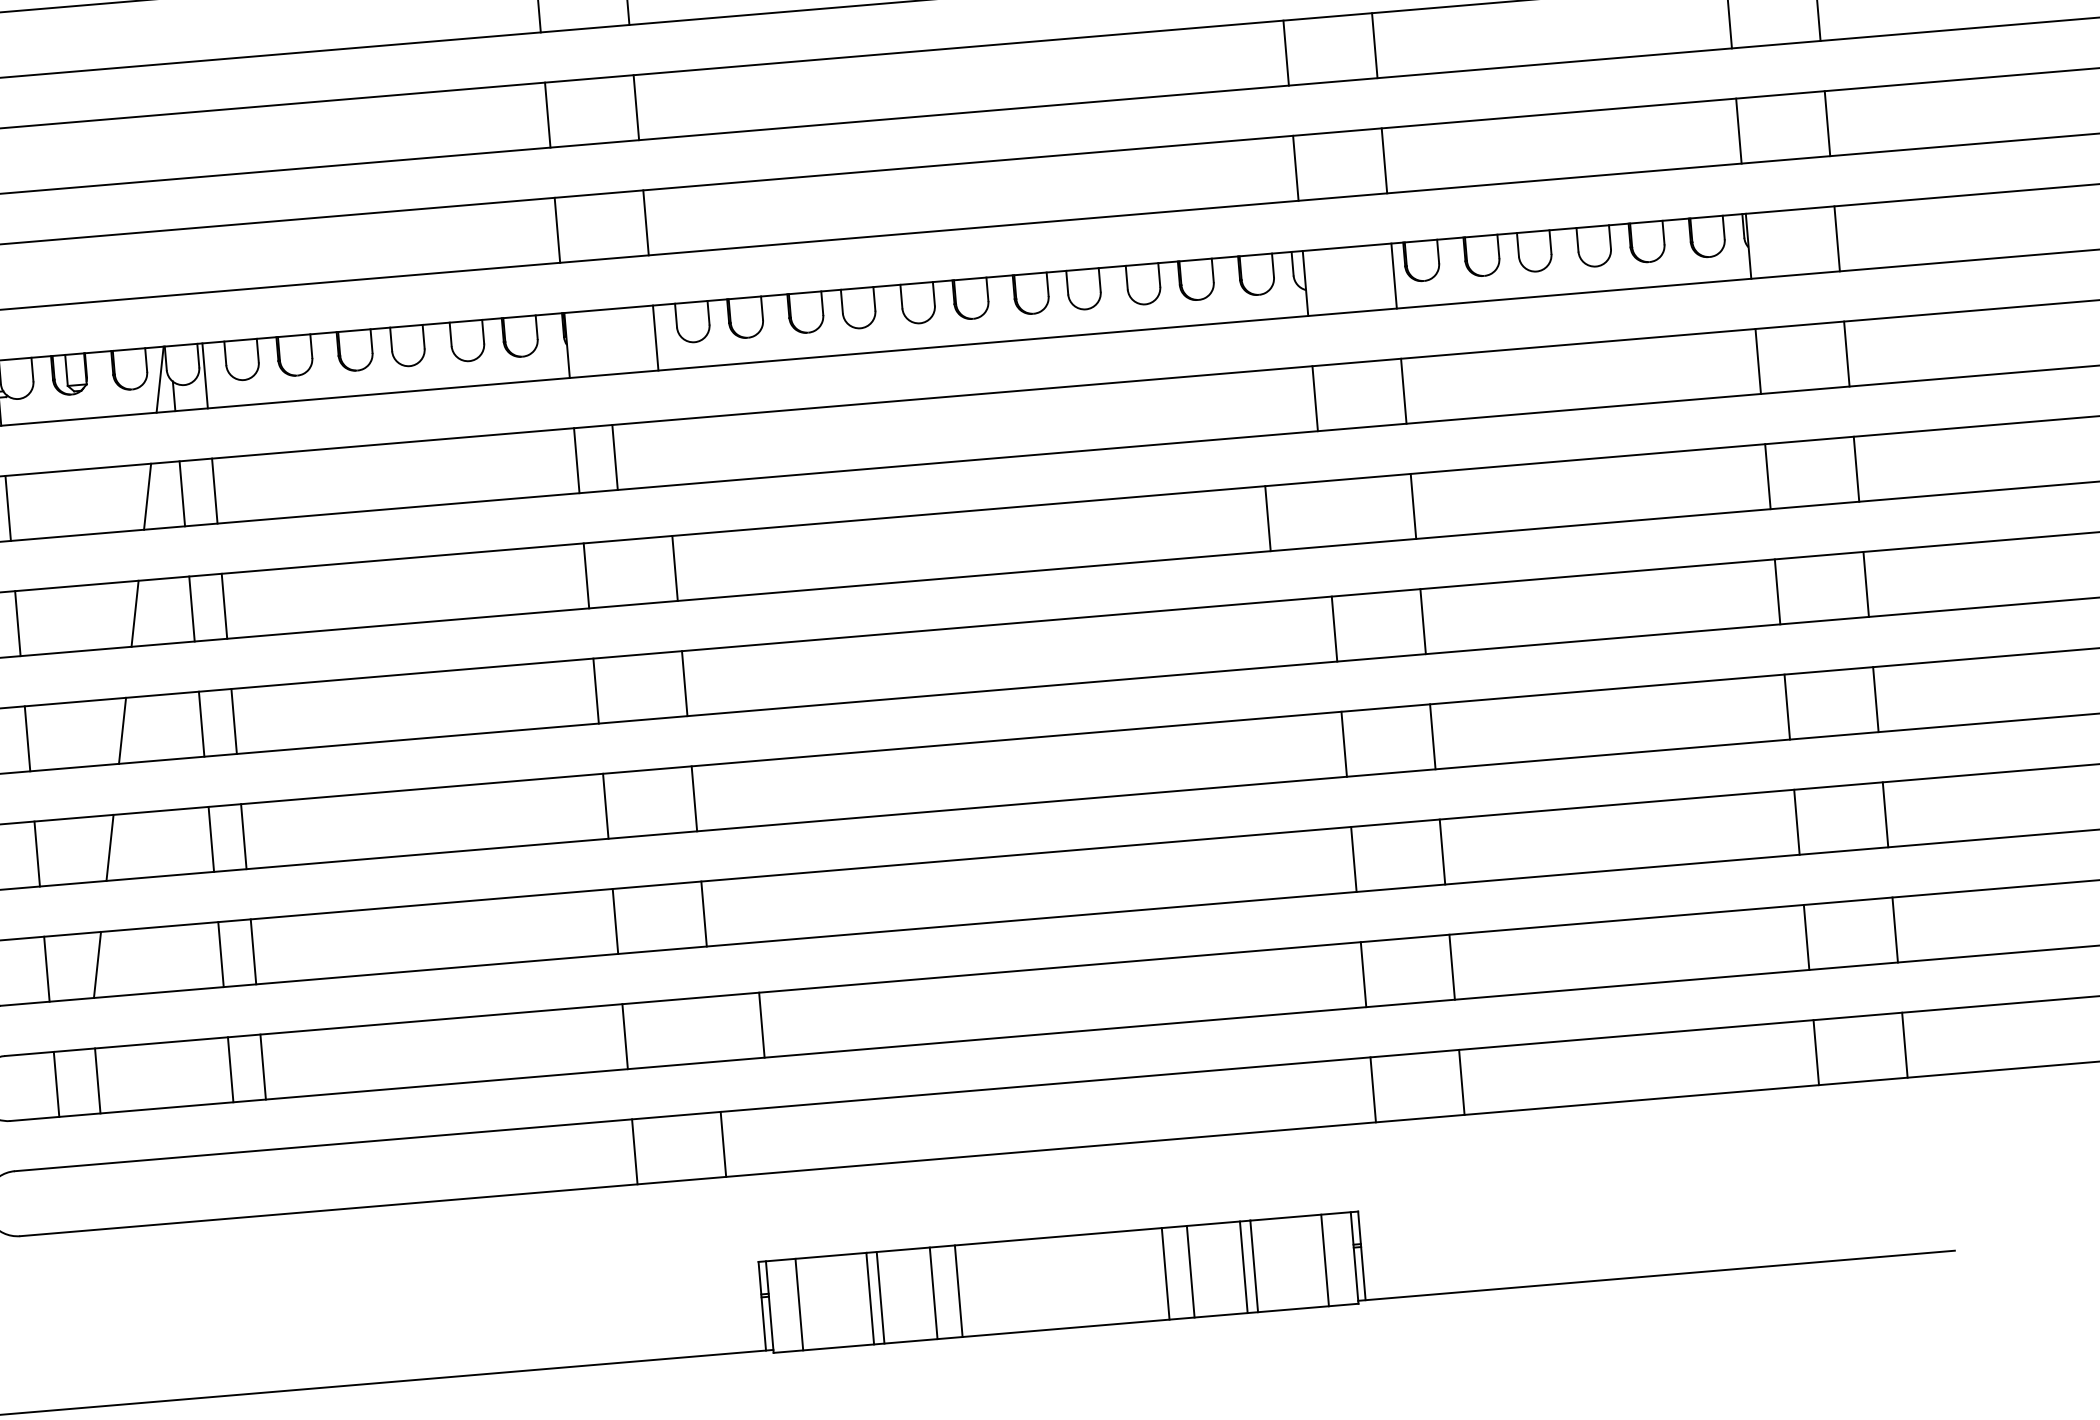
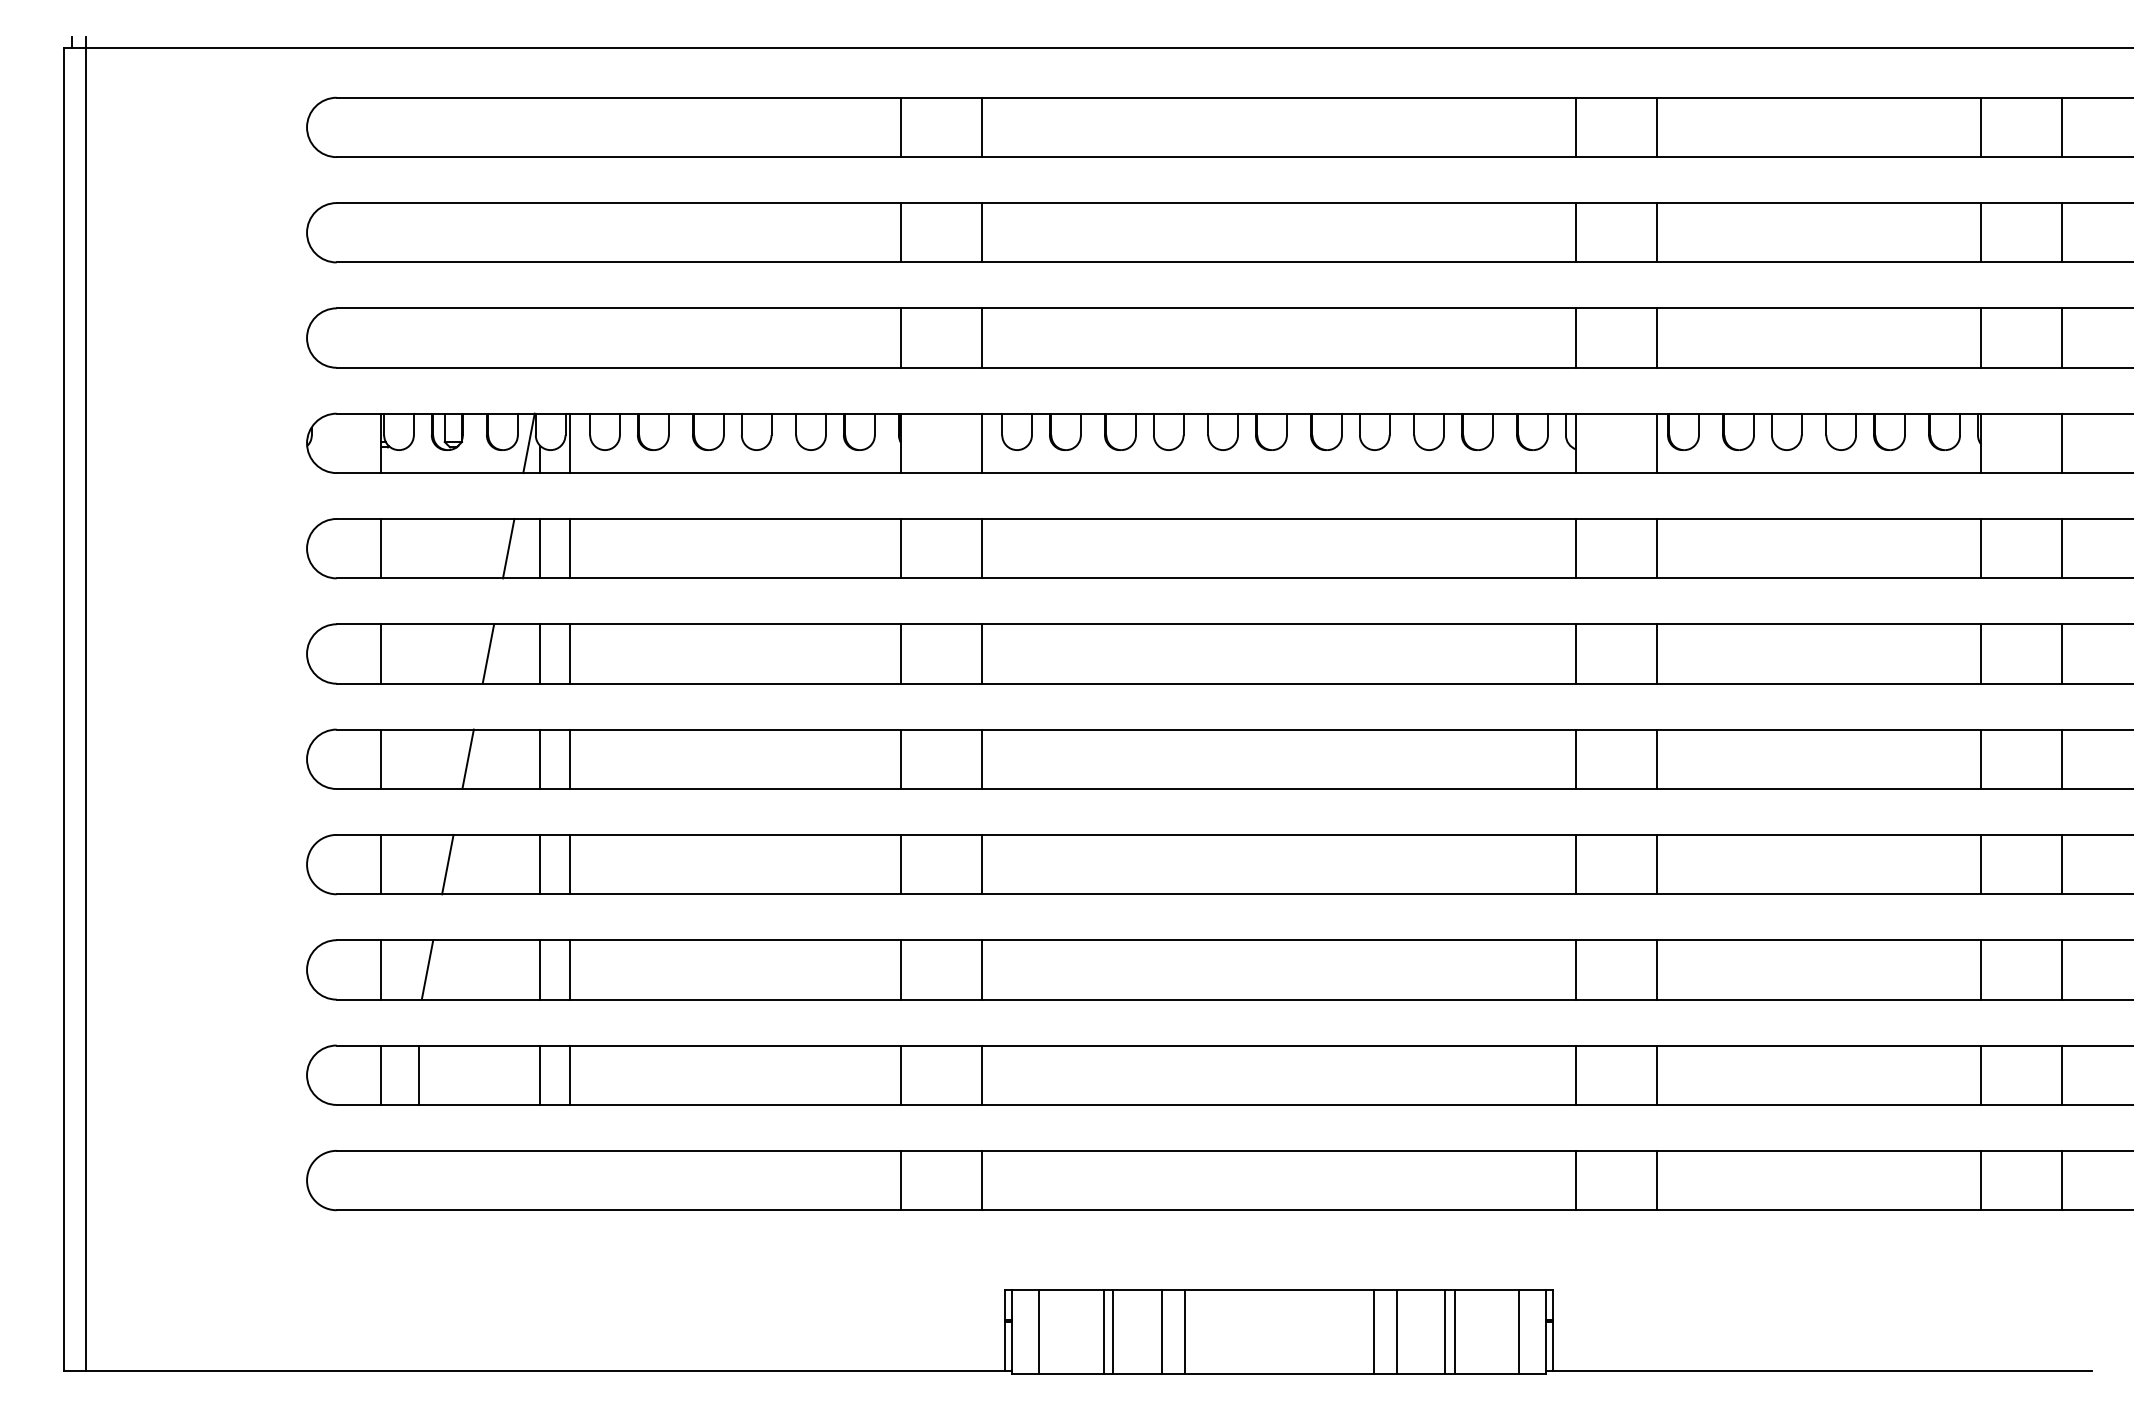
line: (615, 457) -> (982, 548), moved
line: (1268, 518) -> (1576, 653), moved
line: (762, 1024) -> (982, 1074), moved

